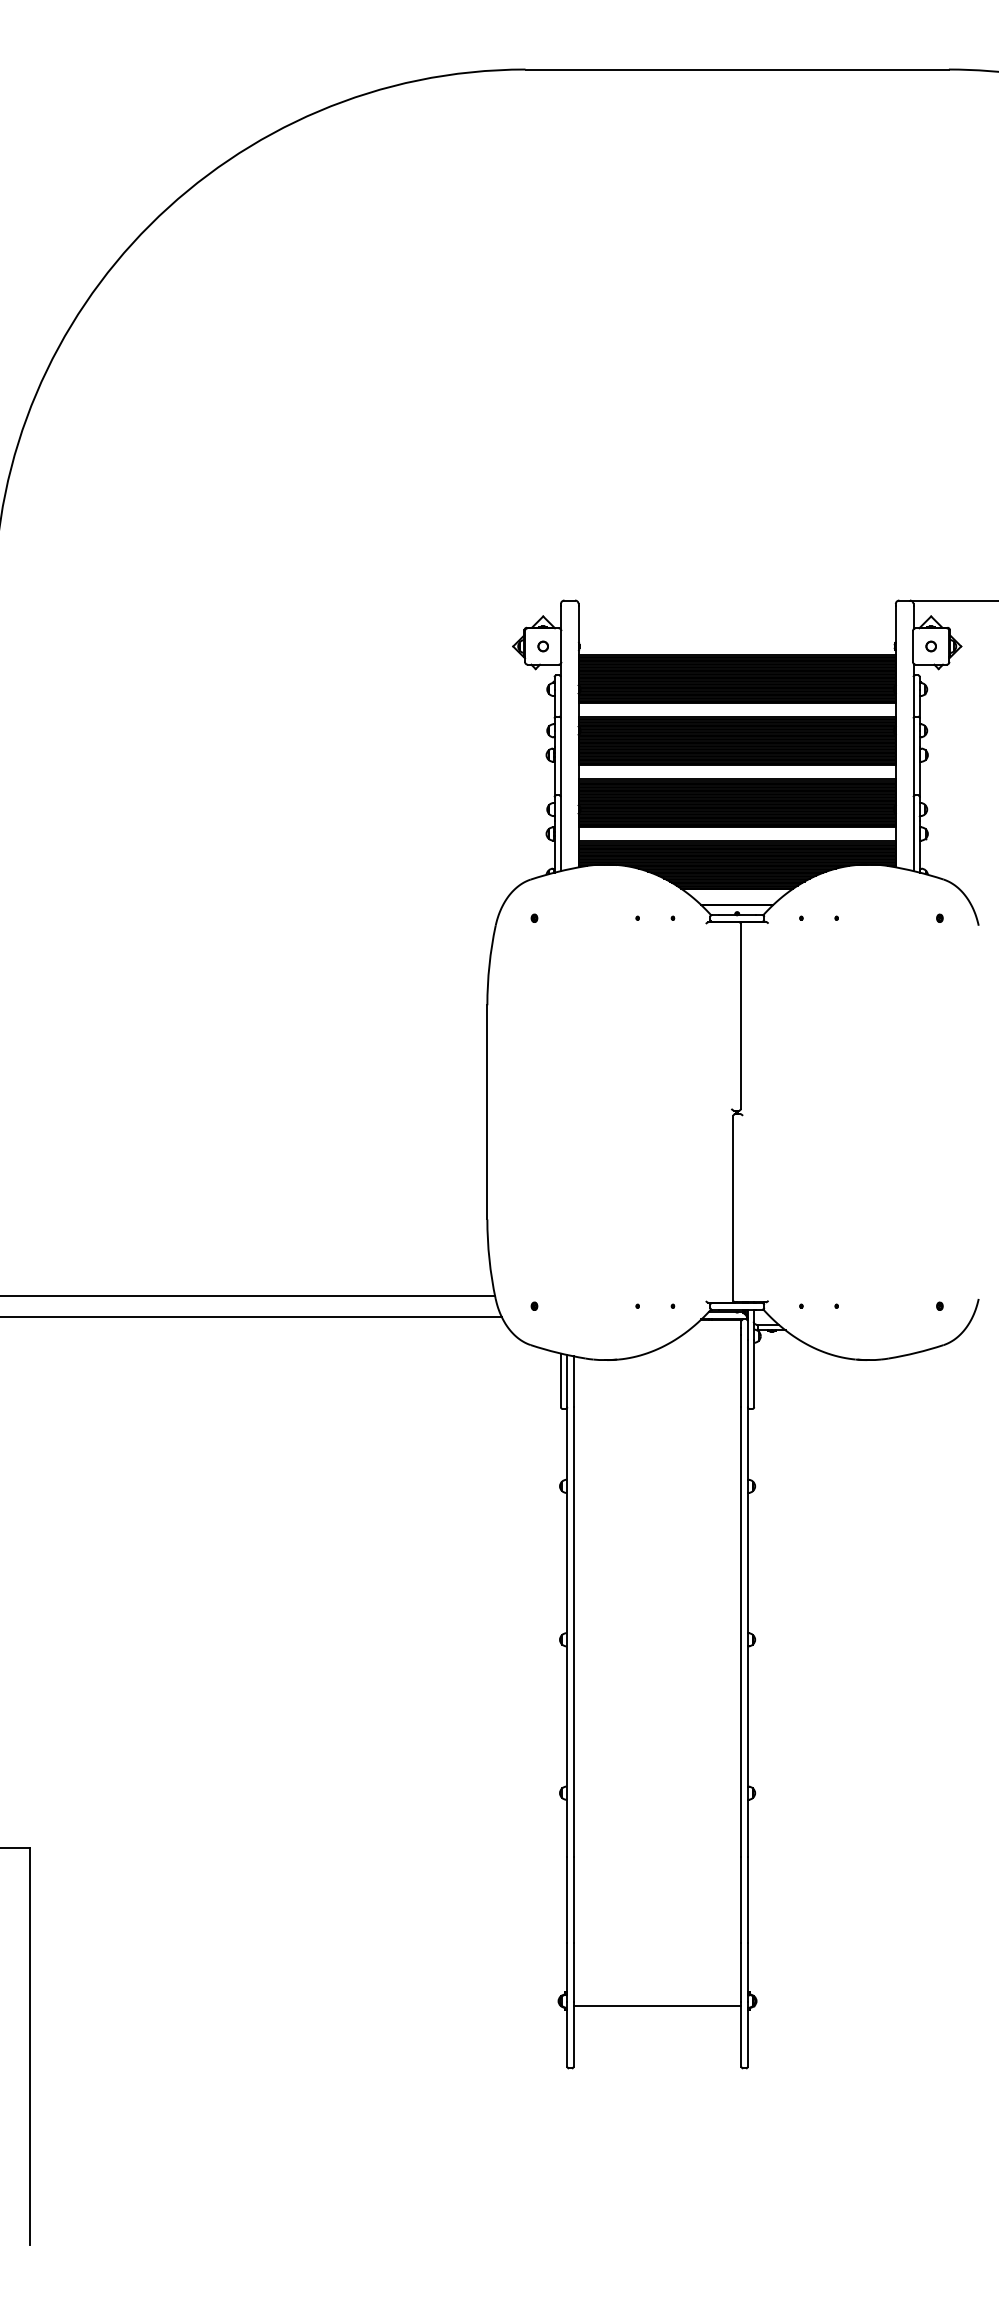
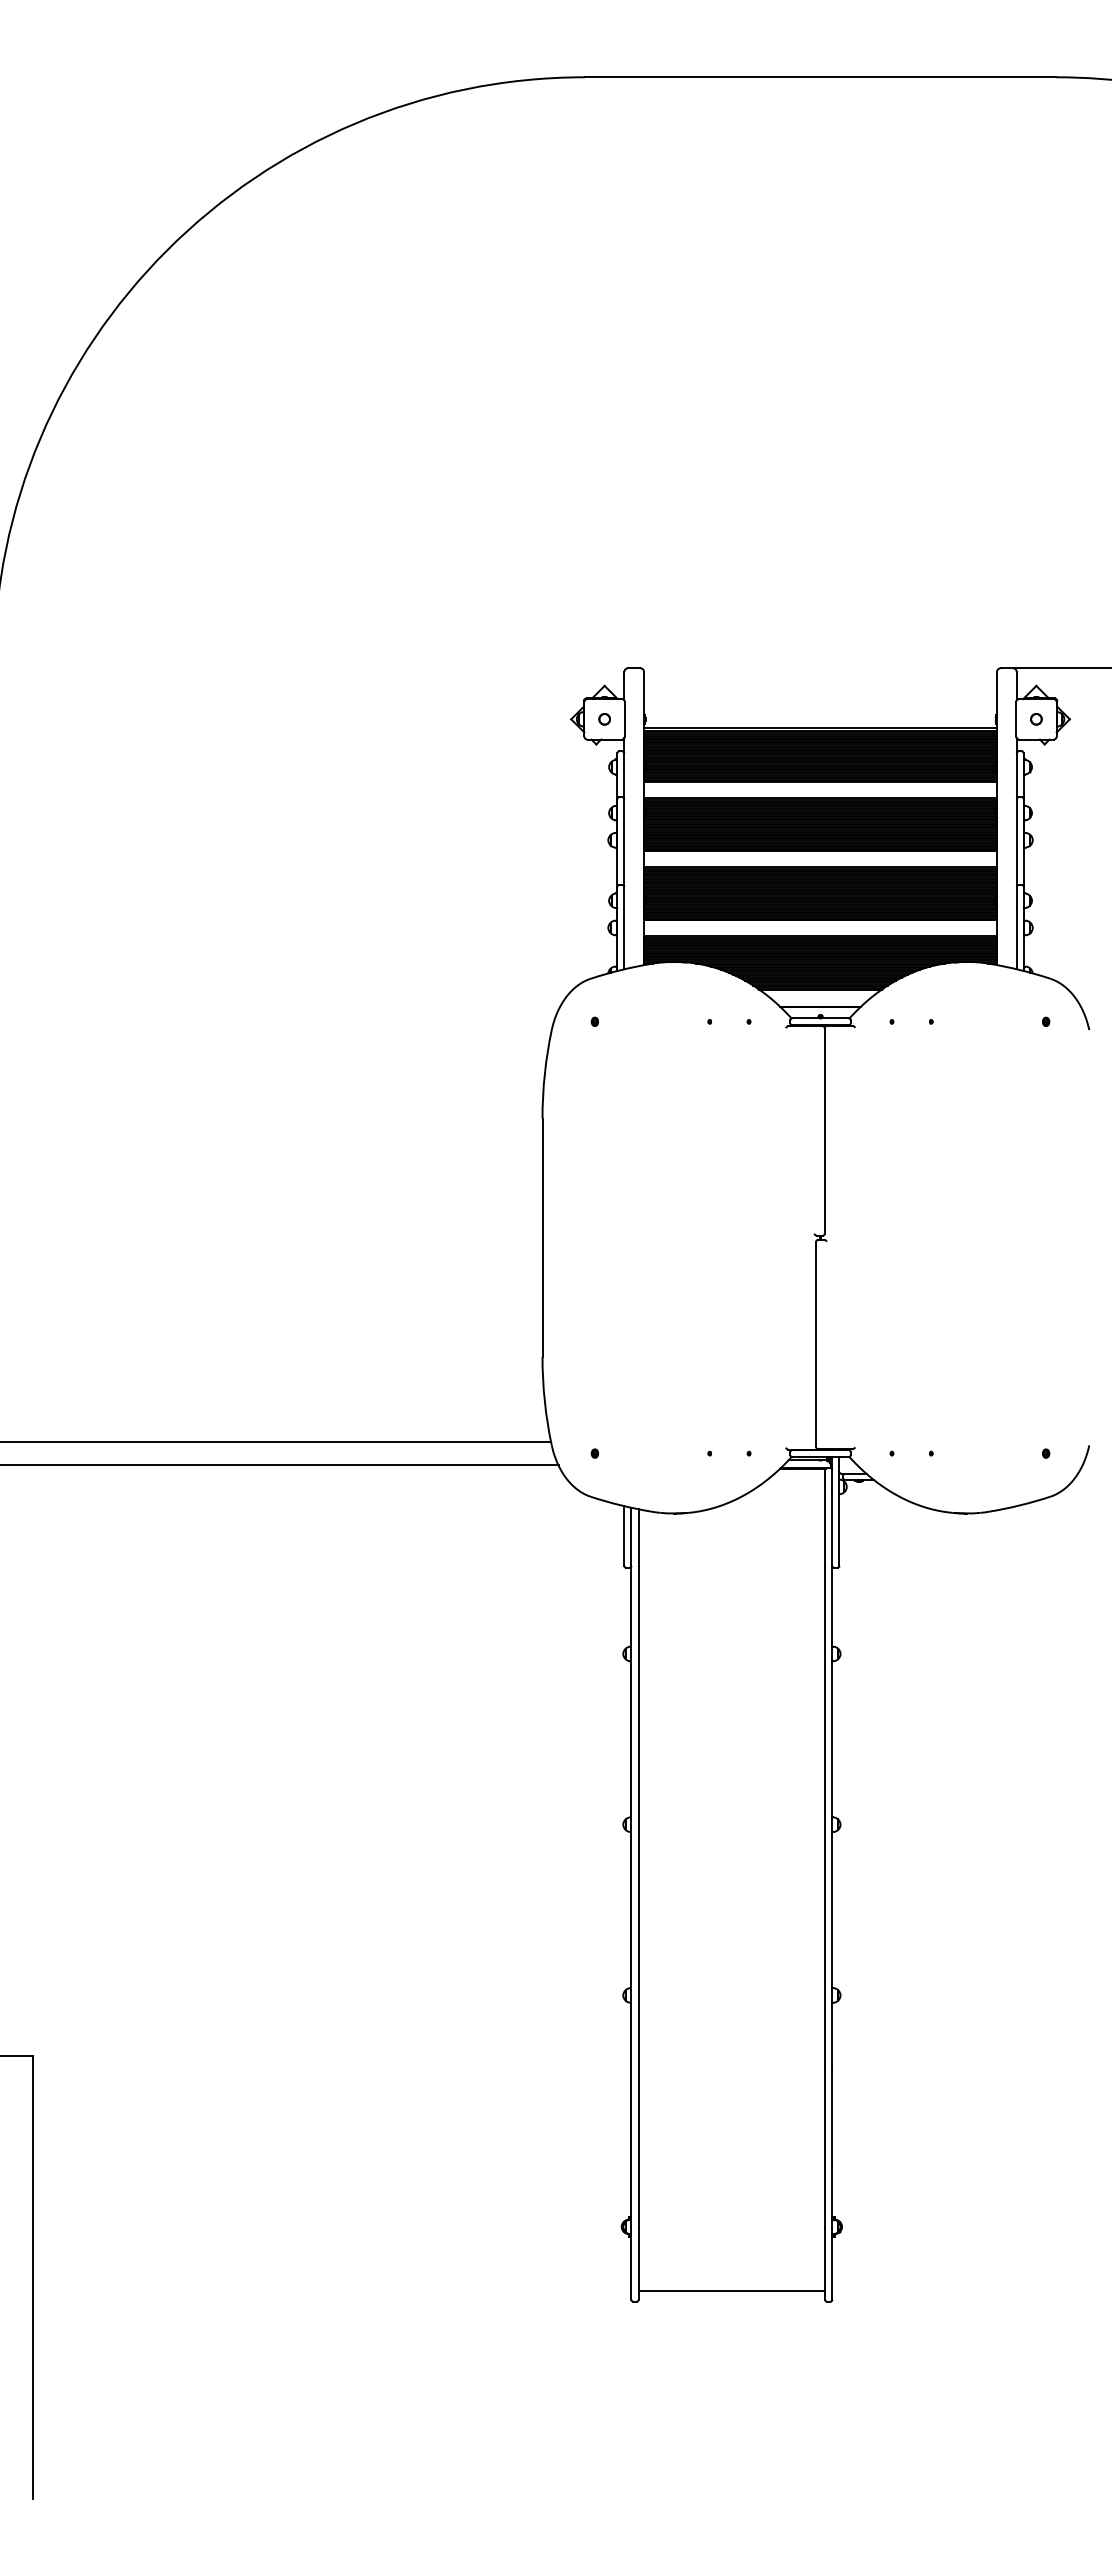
line: (657, 2006) -> (731, 2290), moved

